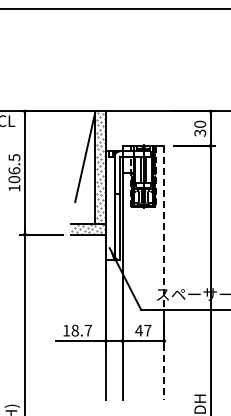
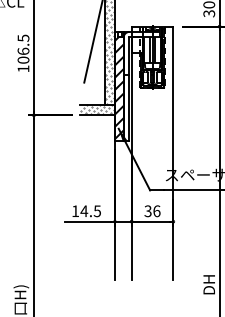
hatch: (109, 207) -> (118, 88), added
line: (164, 272) -> (173, 153), dashed -> solid
text: (81, 330) -> (90, 211), 18.7 -> 14.5
text: (143, 330) -> (152, 211), 47 -> 36

